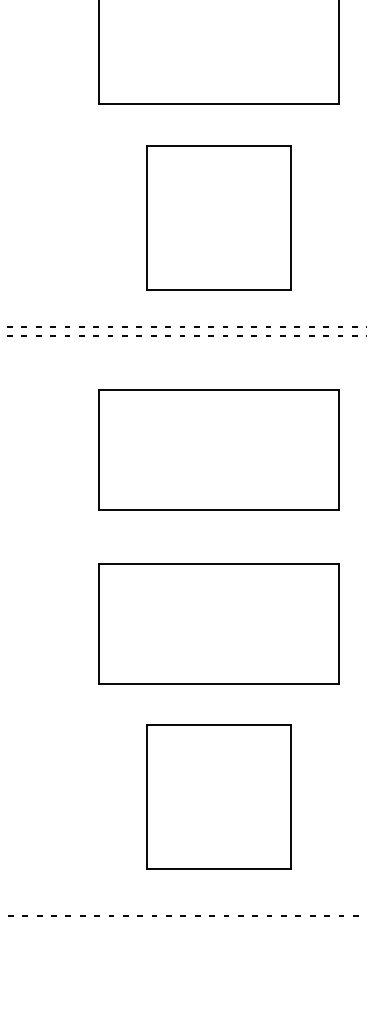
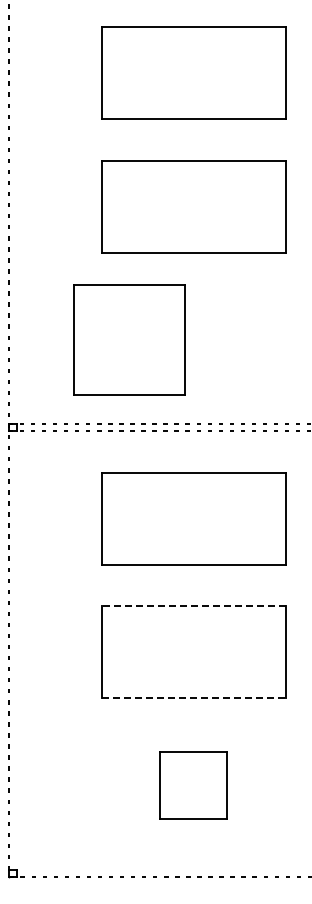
part: (218, 216) -> (129, 339), moved
line: (218, 564) -> (193, 606), solid -> dashed
line: (219, 683) -> (194, 698), solid -> dashed
part: (218, 797) -> (193, 785), size x0.6

